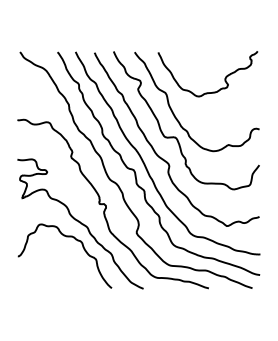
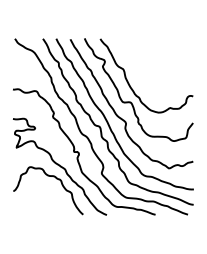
curve: (224, 78) -> (167, 58), removed

